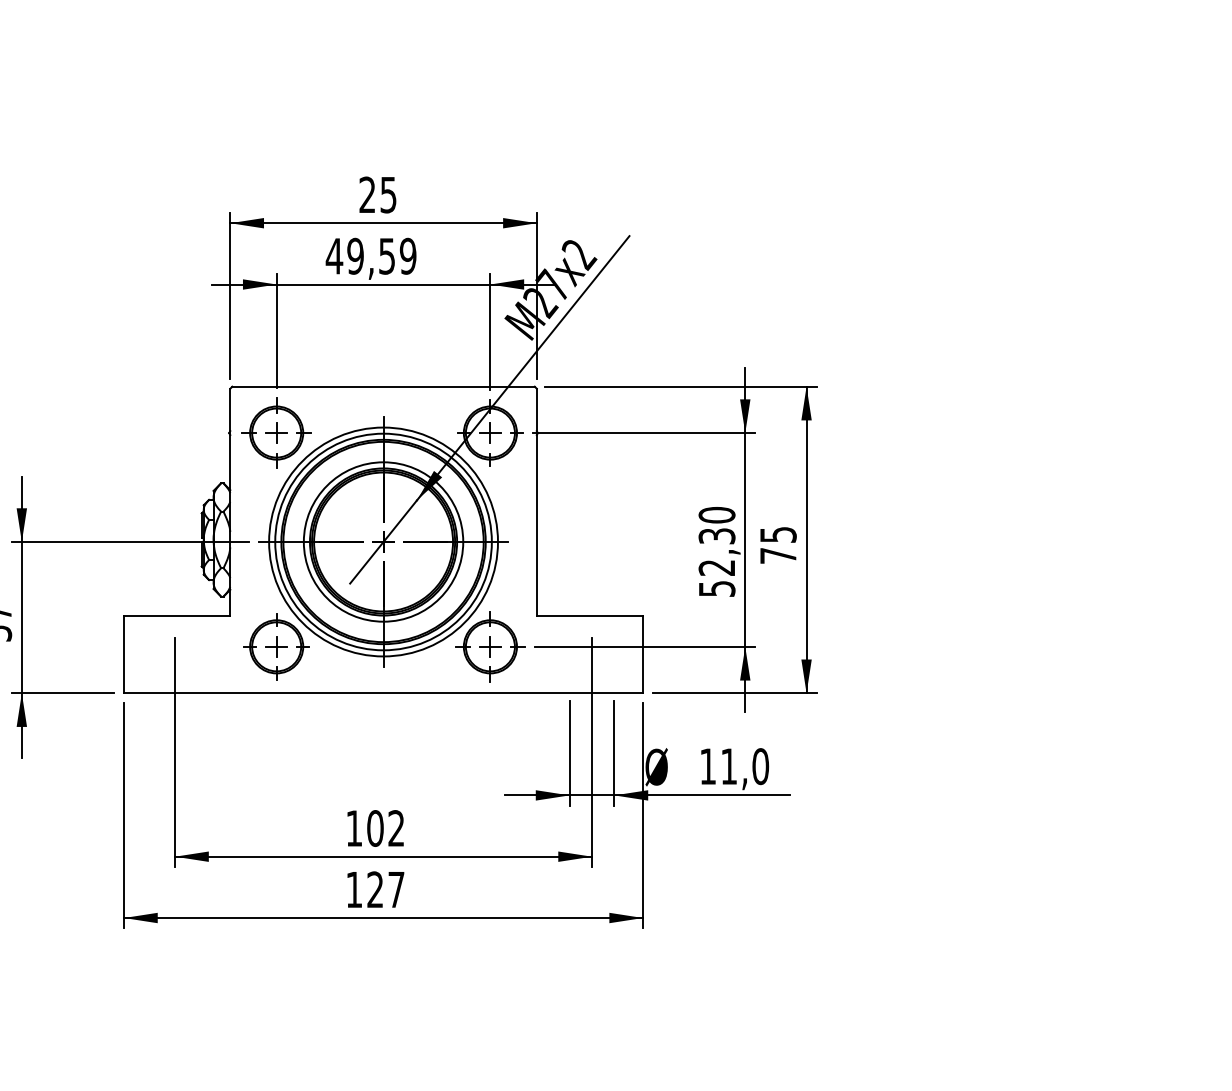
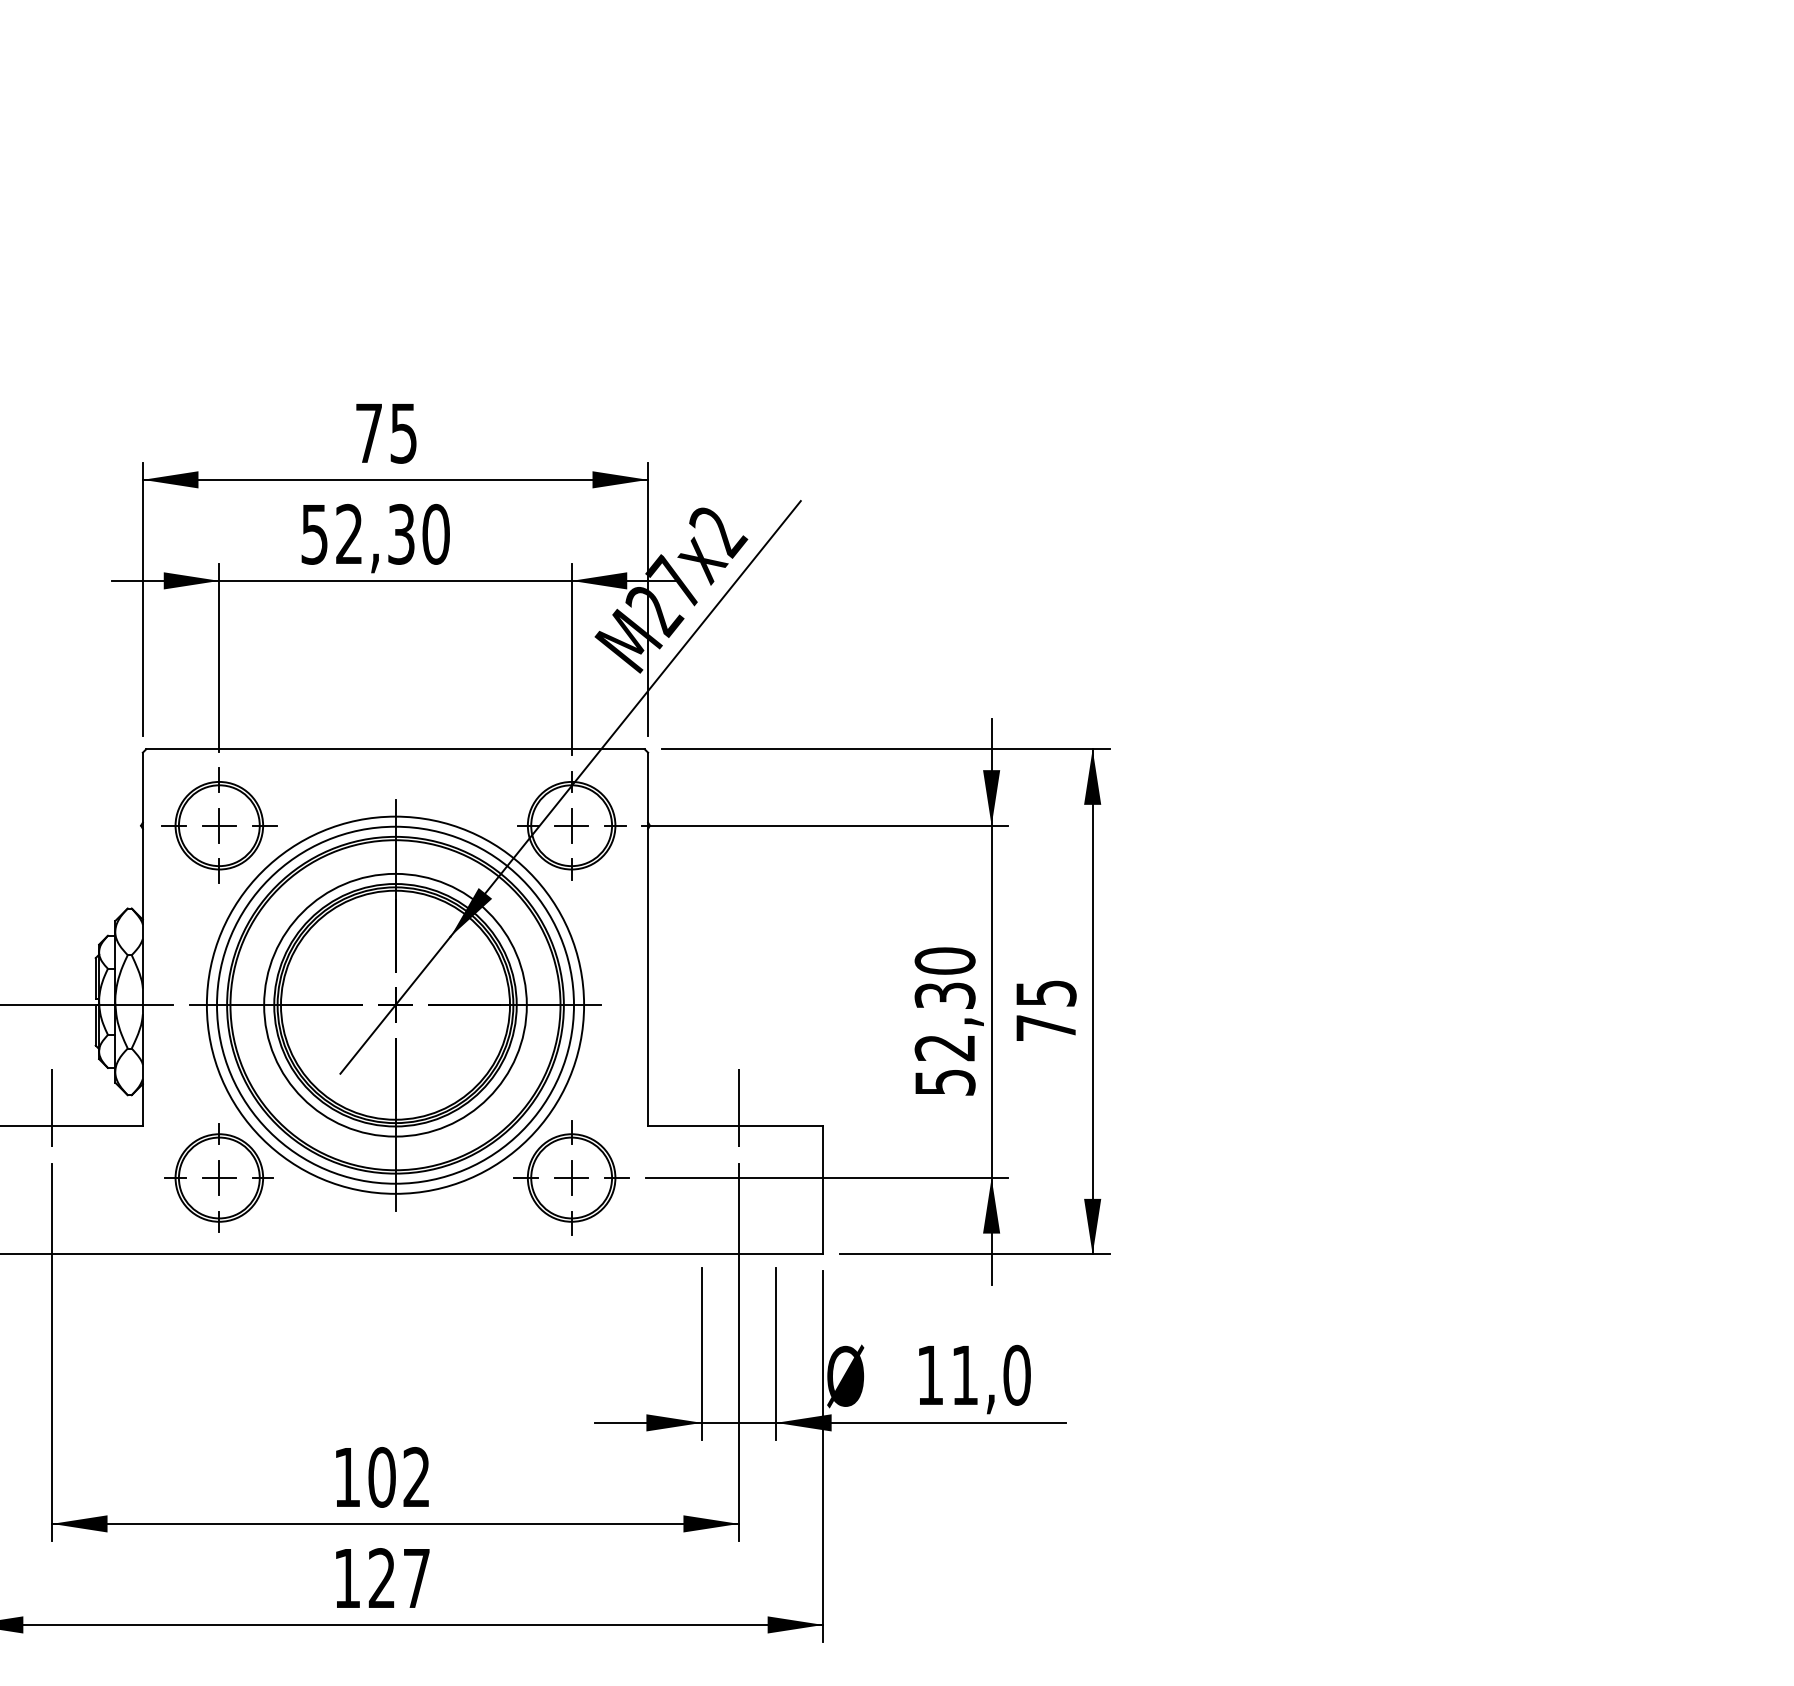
text: (367, 194) -> (369, 432), 25 -> 75
text: (370, 255) -> (373, 533), 49,59 -> 52,30
line: (175, 603) -> (52, 1106), added
line: (592, 603) -> (739, 1106), added

